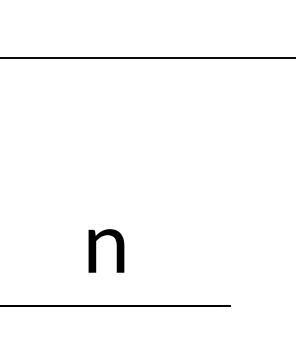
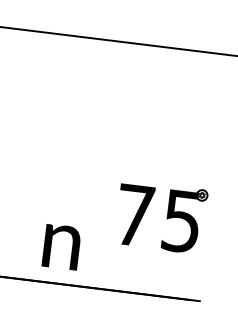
part: (181, 227) -> (161, 217), added
text: (106, 250) -> (61, 246), moved

